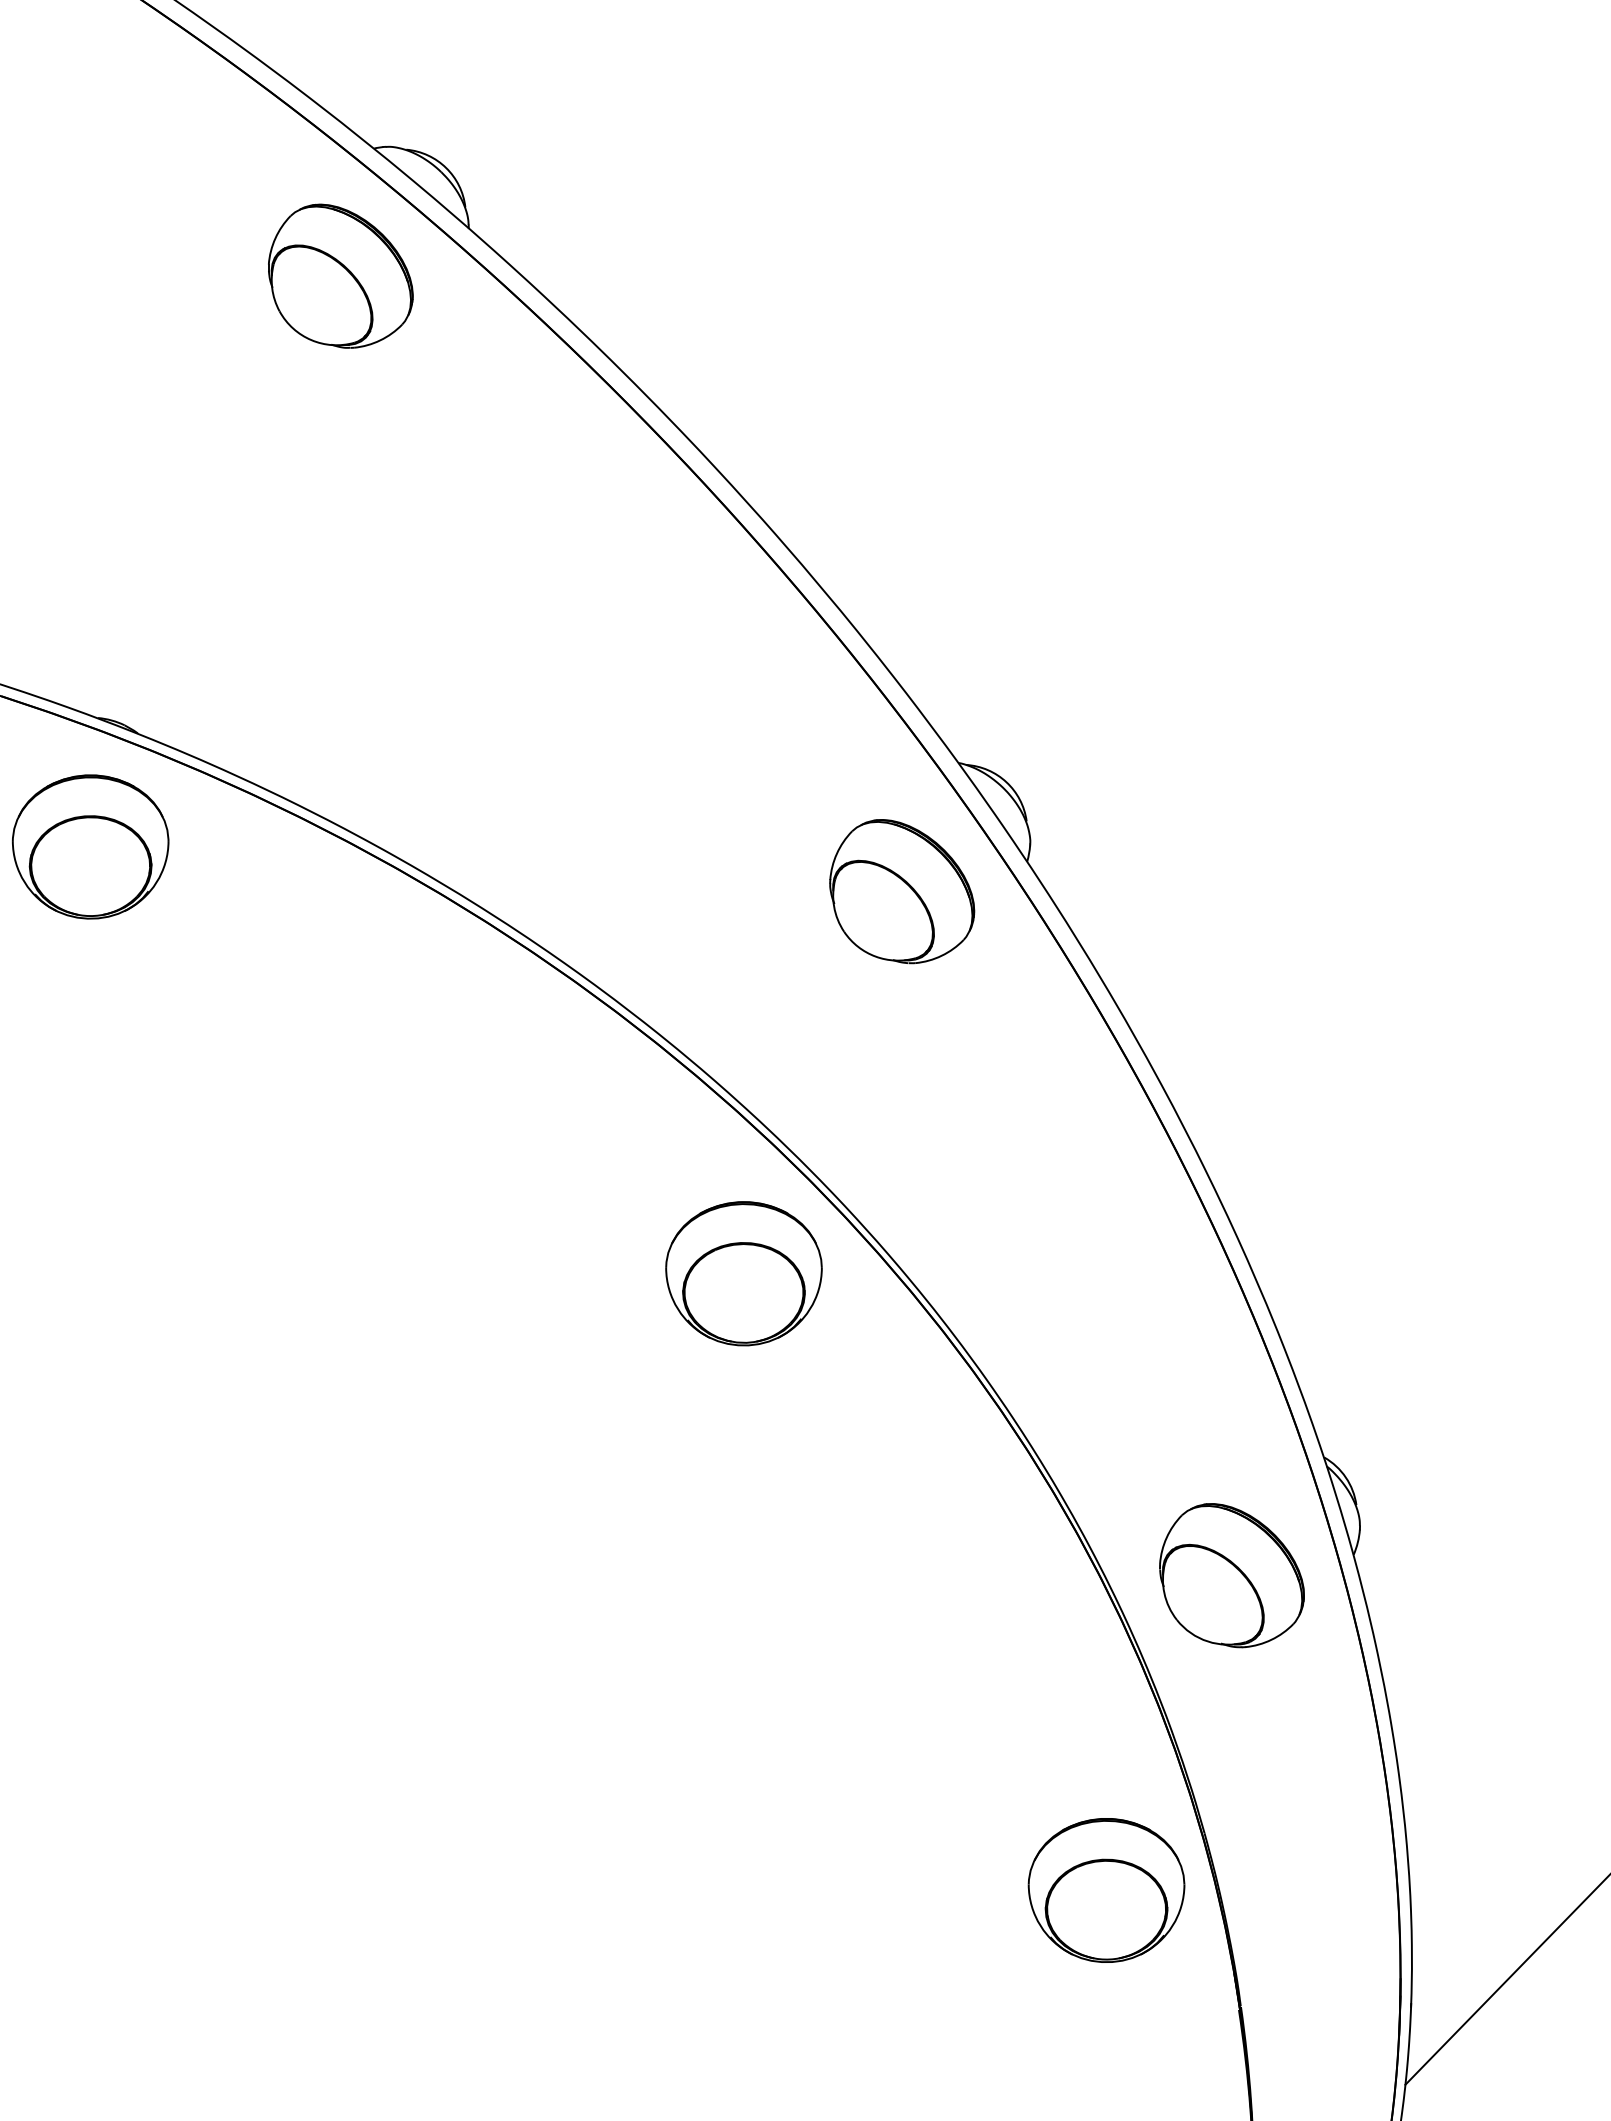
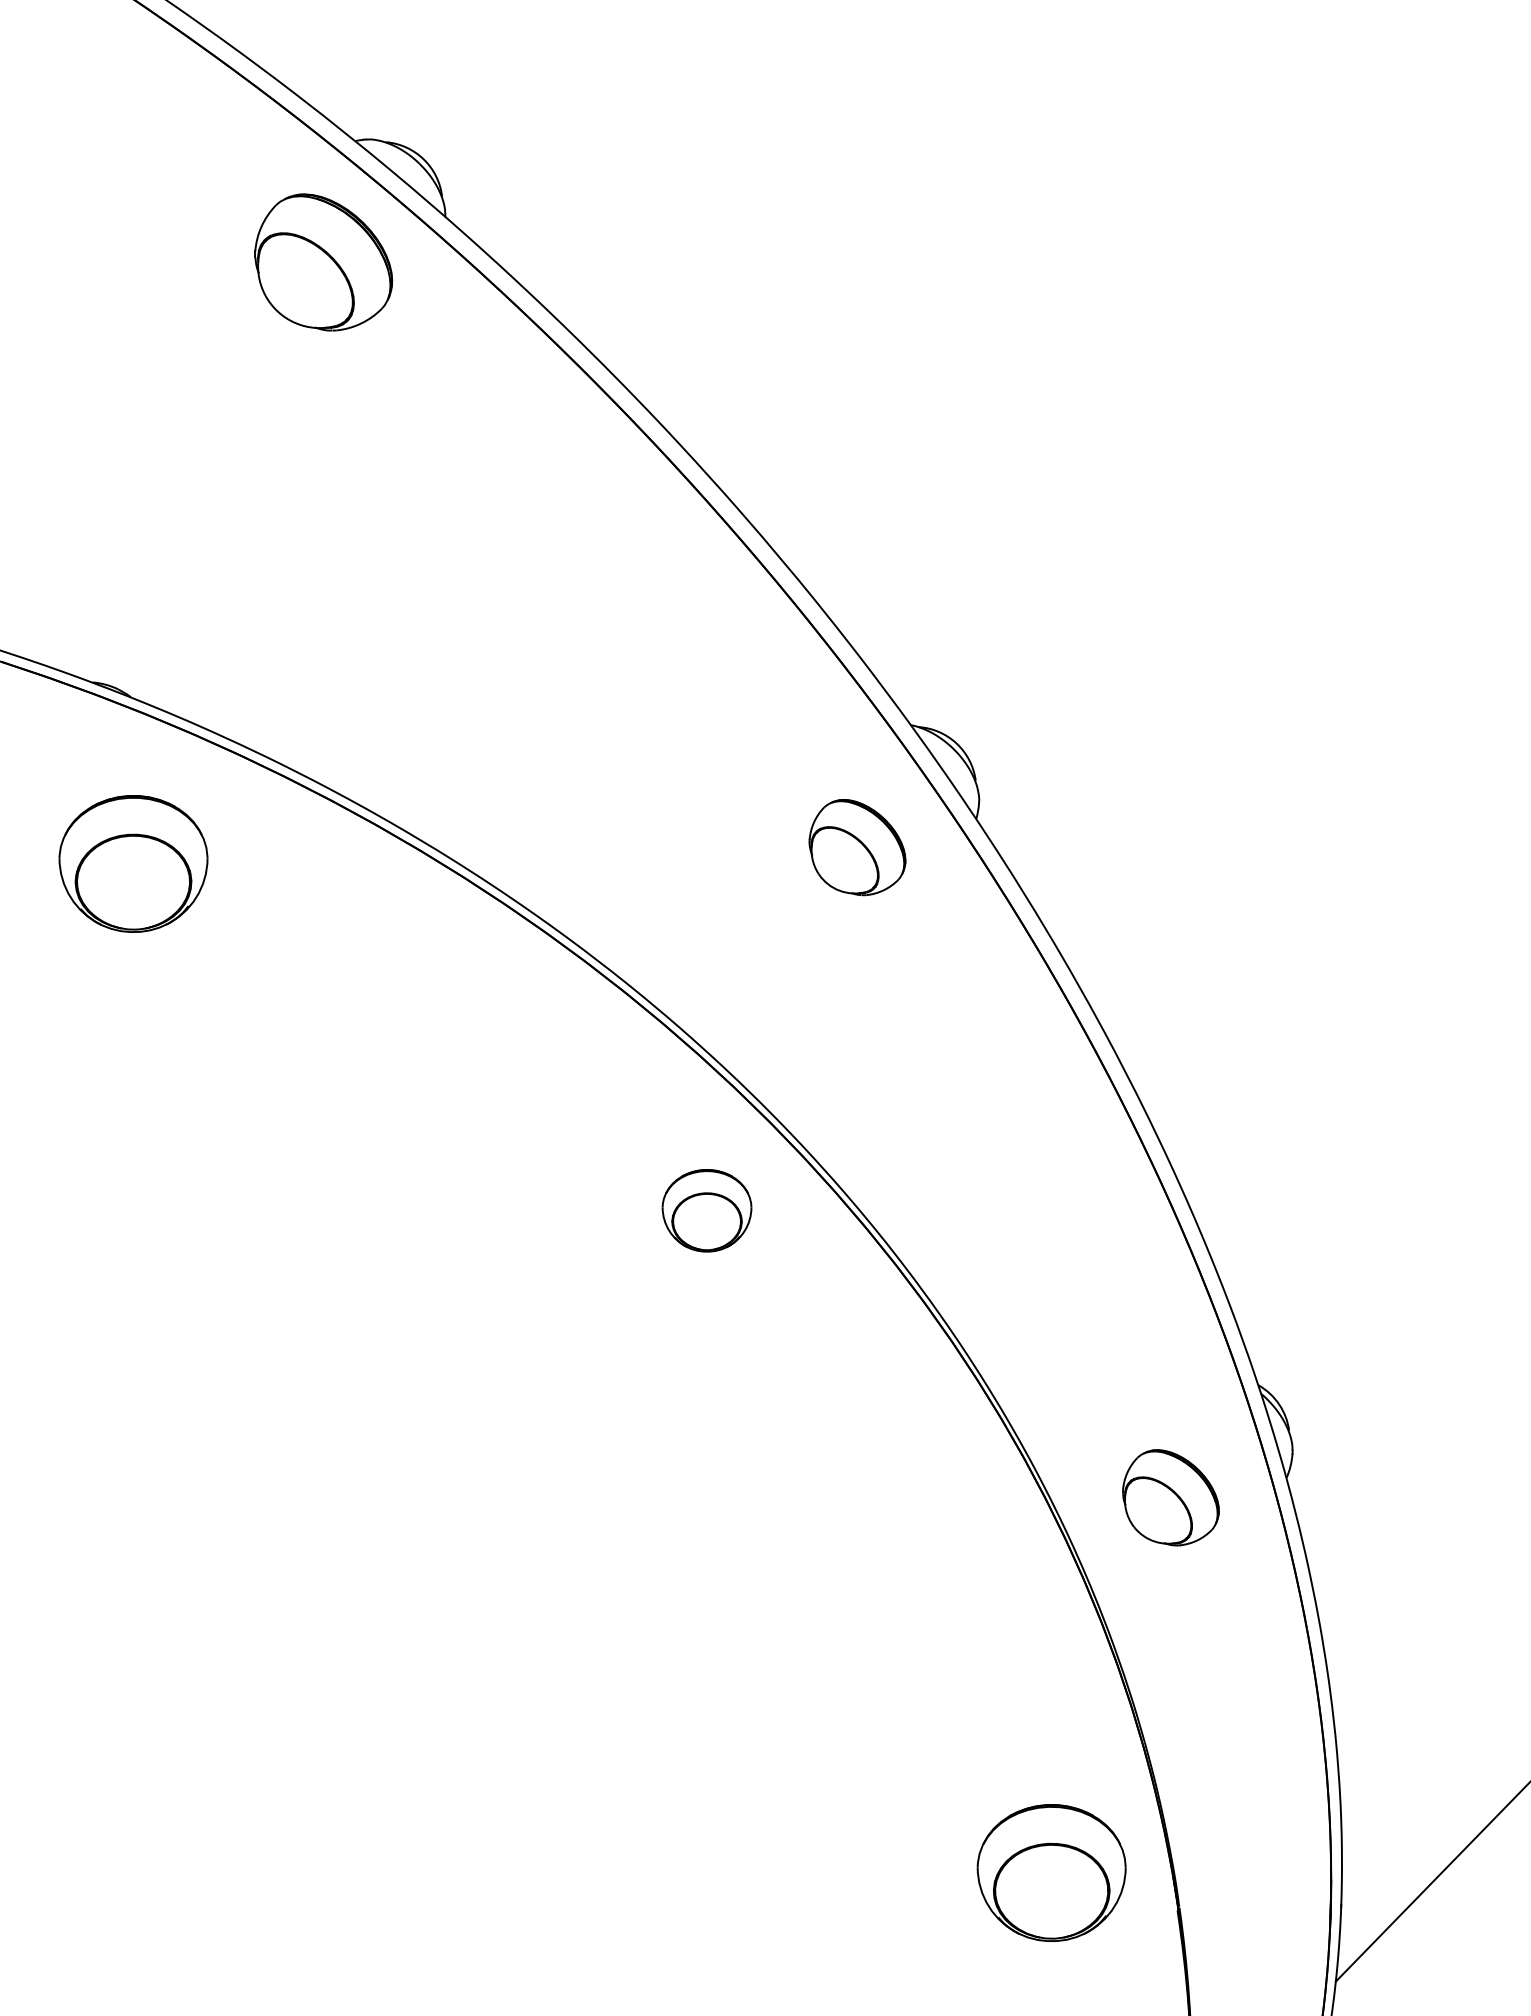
part: (90, 846) -> (133, 863), moved
part: (902, 891) -> (857, 847), size x0.7
part: (743, 1273) -> (706, 1210), size x0.6
part: (1231, 1575) -> (1170, 1497), size x0.7
part: (1106, 1890) -> (1051, 1873), moved

